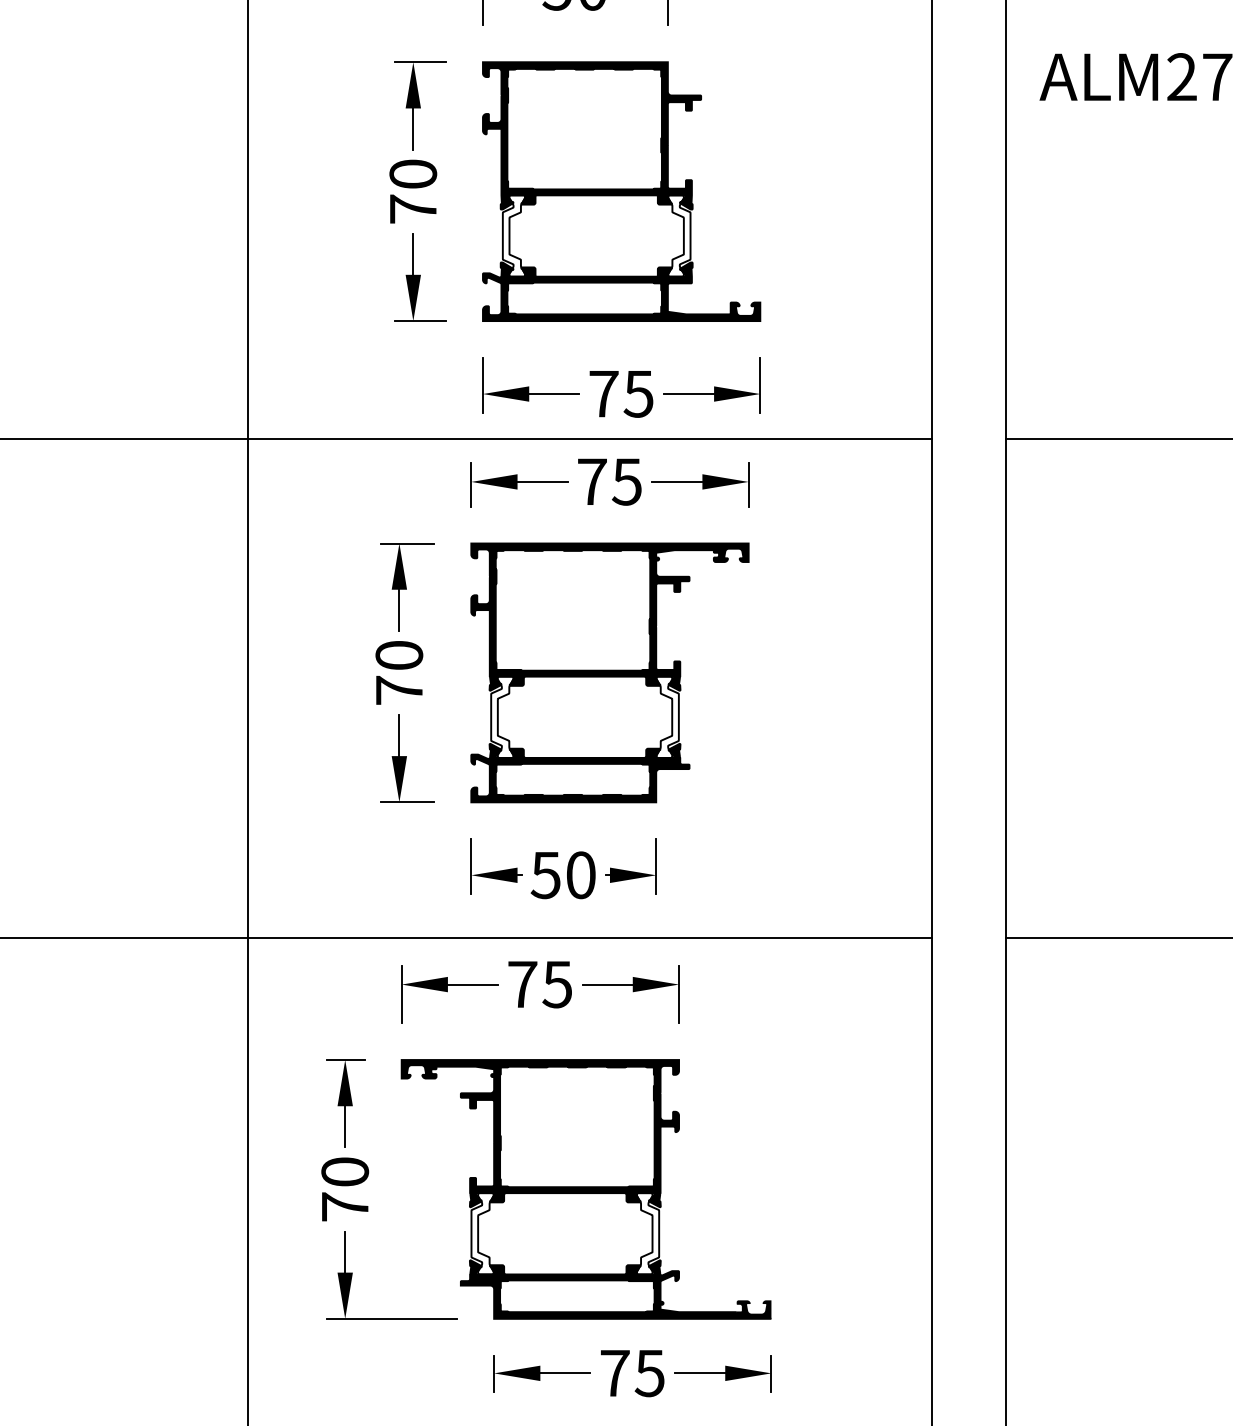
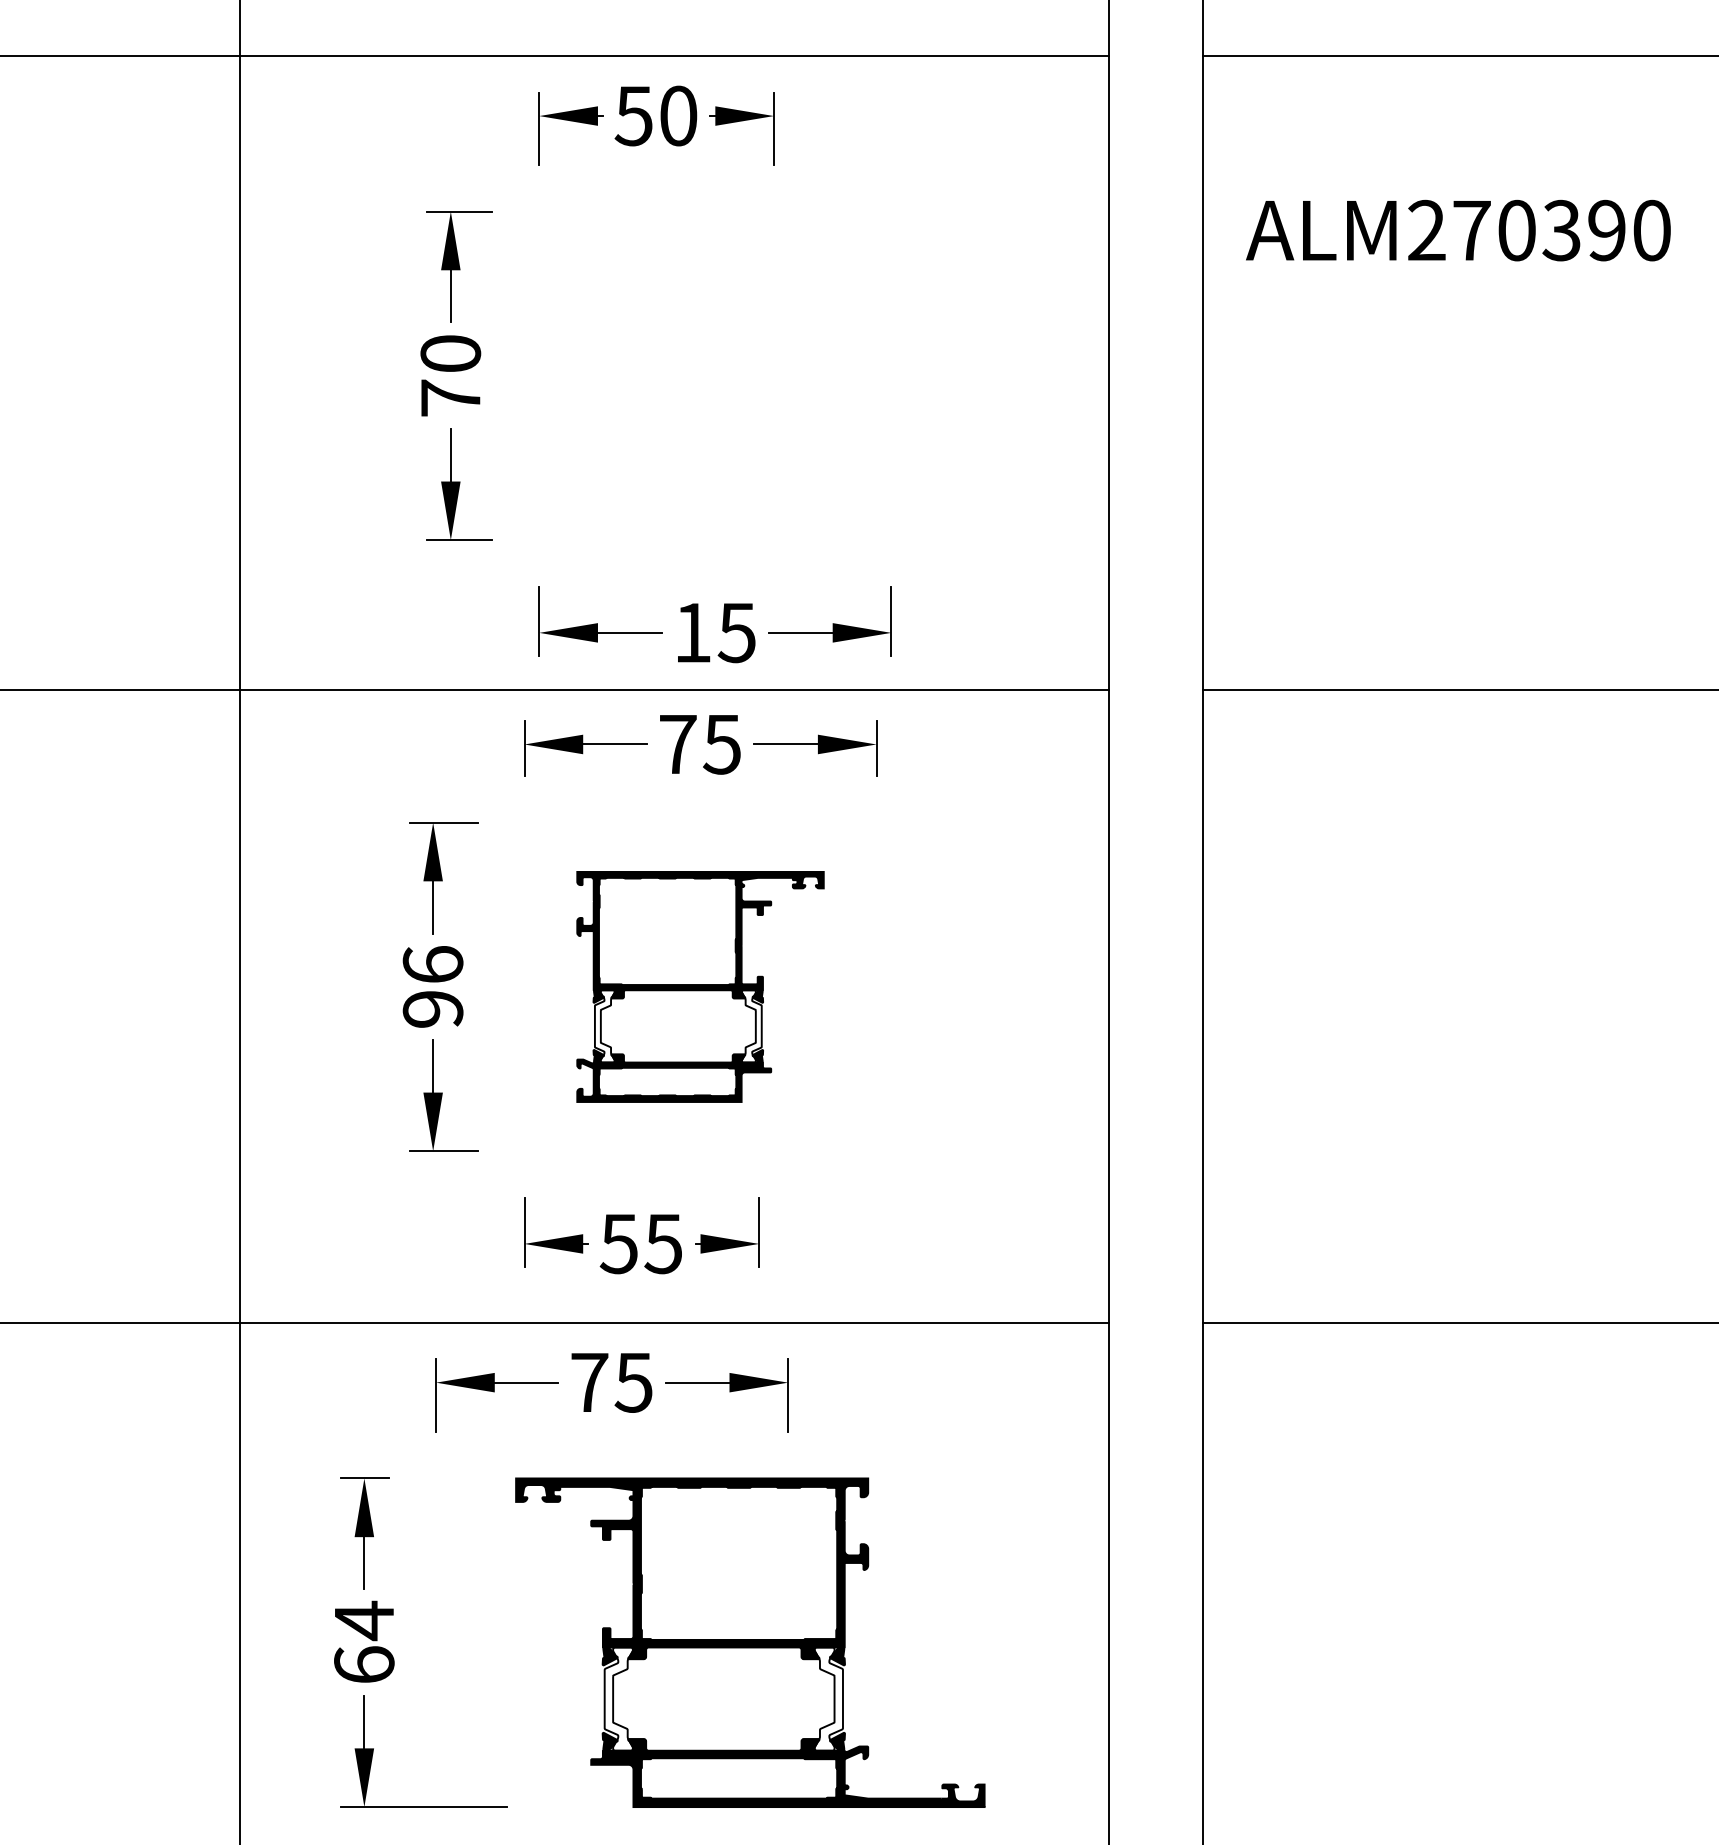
part: (621, 191) -> (715, 375), removed
text: (603, 393) -> (692, 632), 75 -> 15
text: (398, 672) -> (432, 986), 70 -> 96
part: (609, 672) -> (700, 986), size x0.7
text: (580, 874) -> (663, 1243), 50 -> 55
text: (345, 1188) -> (364, 1641), 70 -> 64
part: (586, 1189) -> (750, 1642), moved

